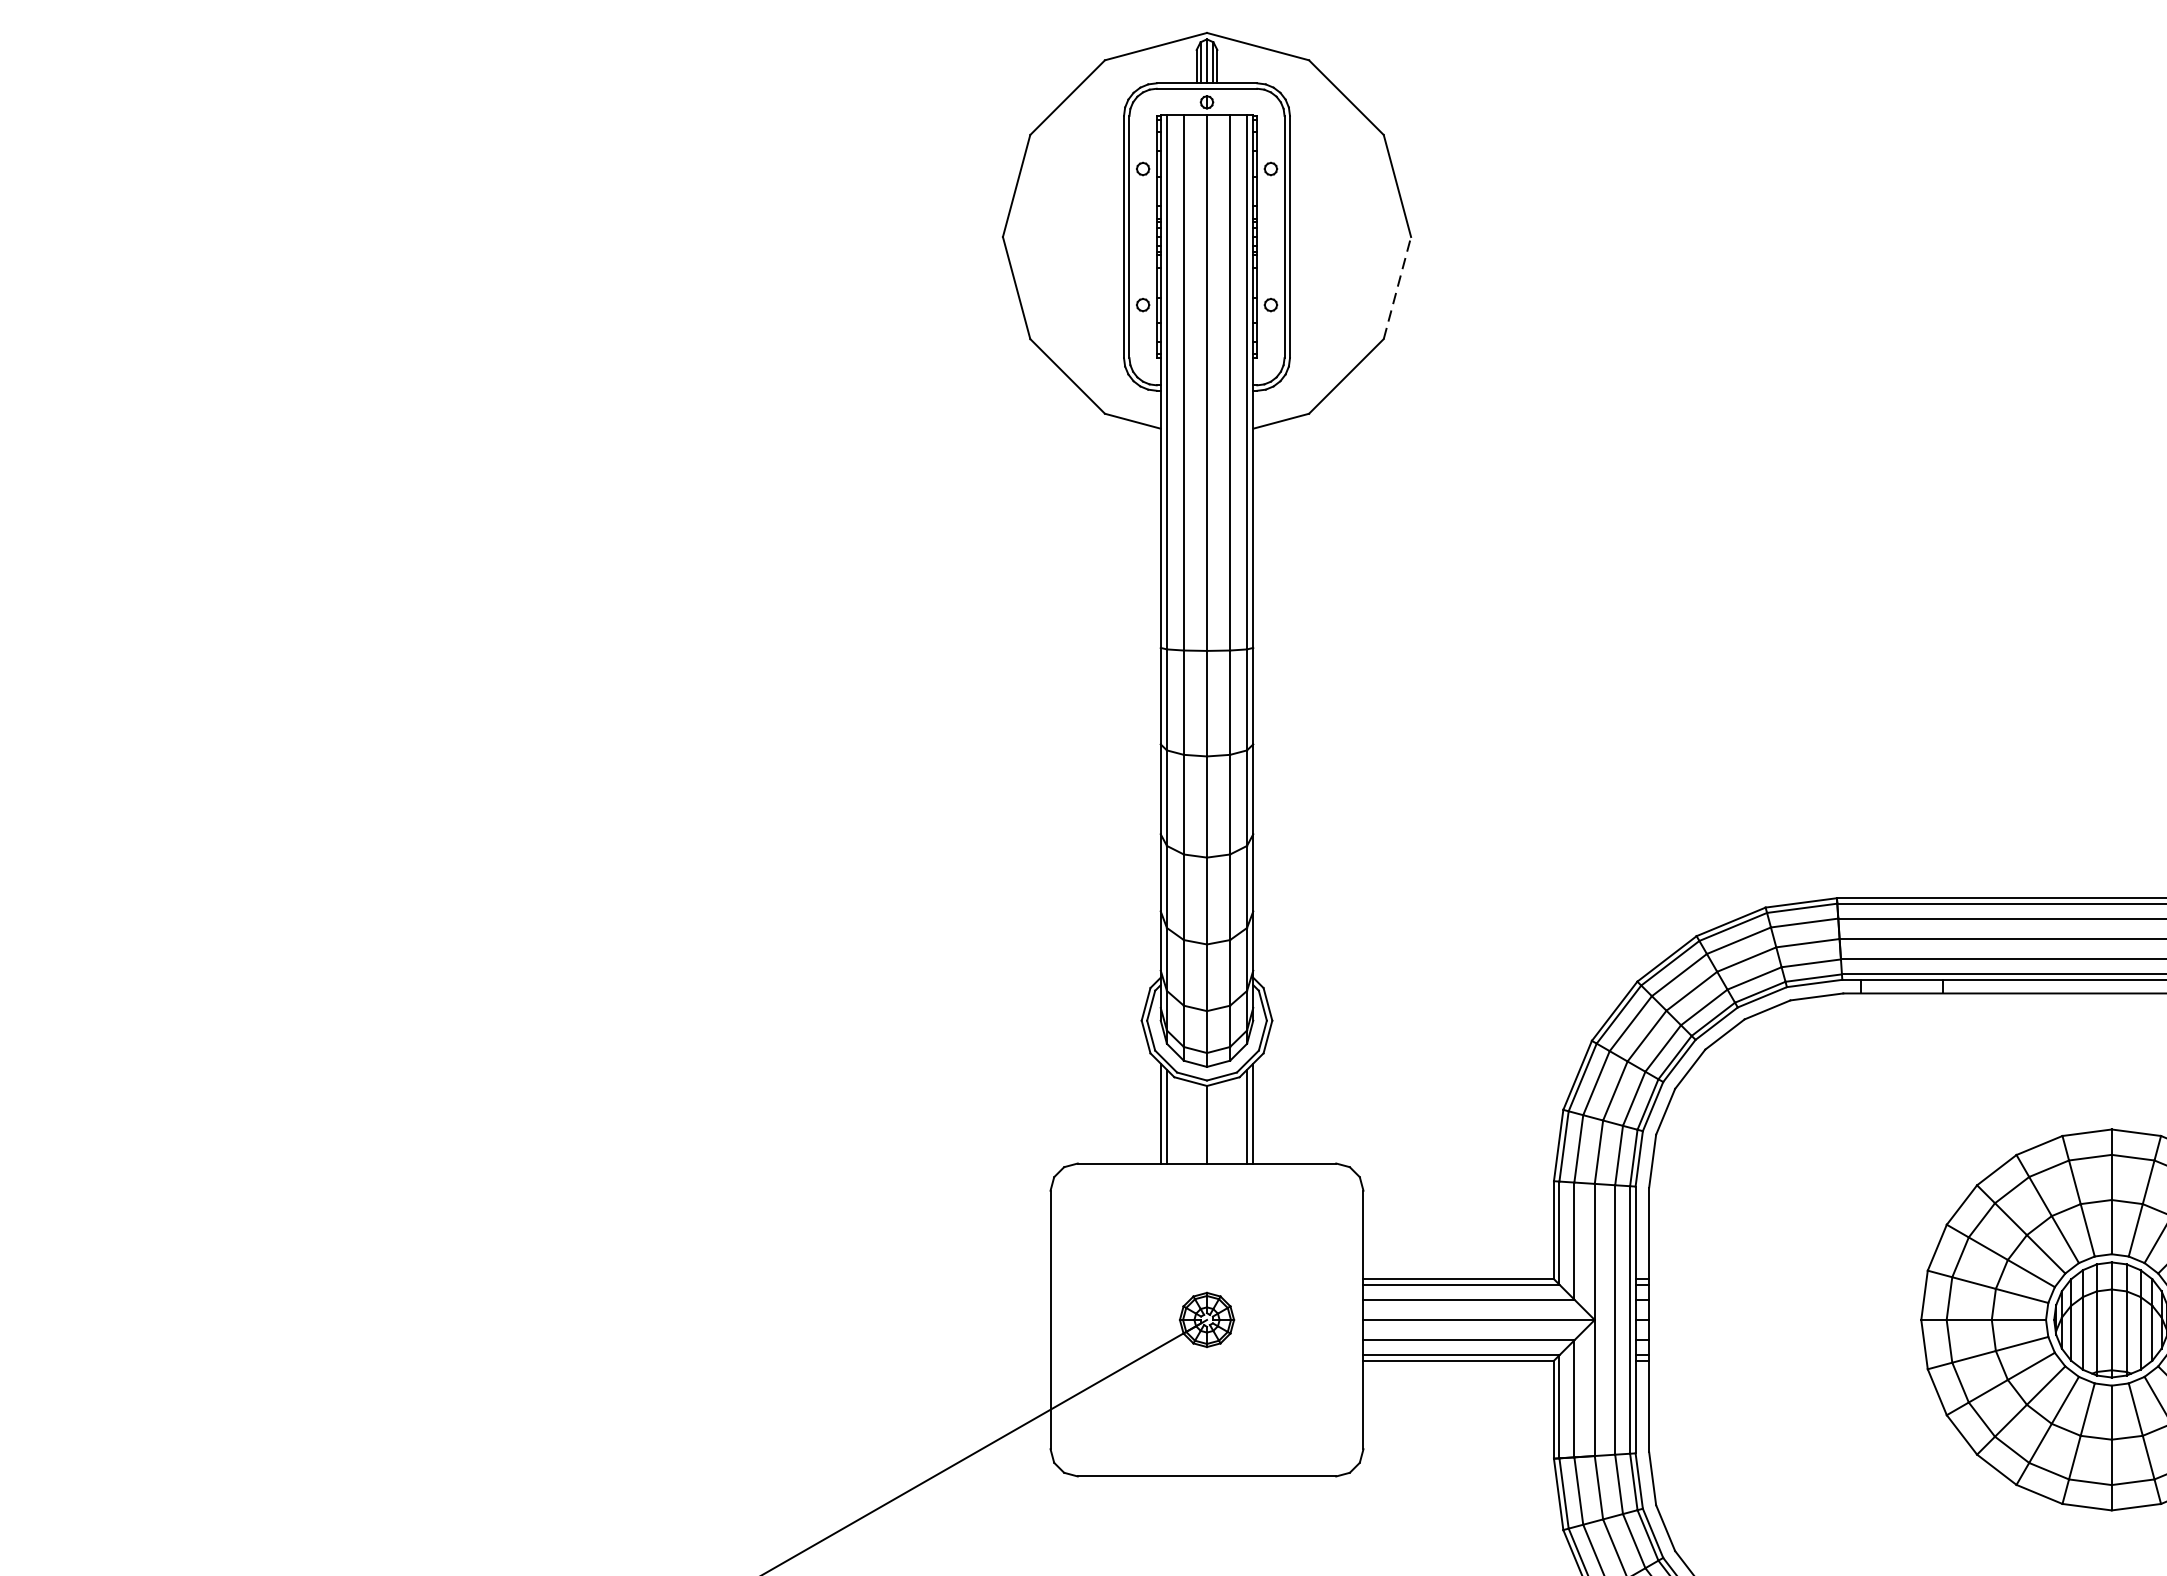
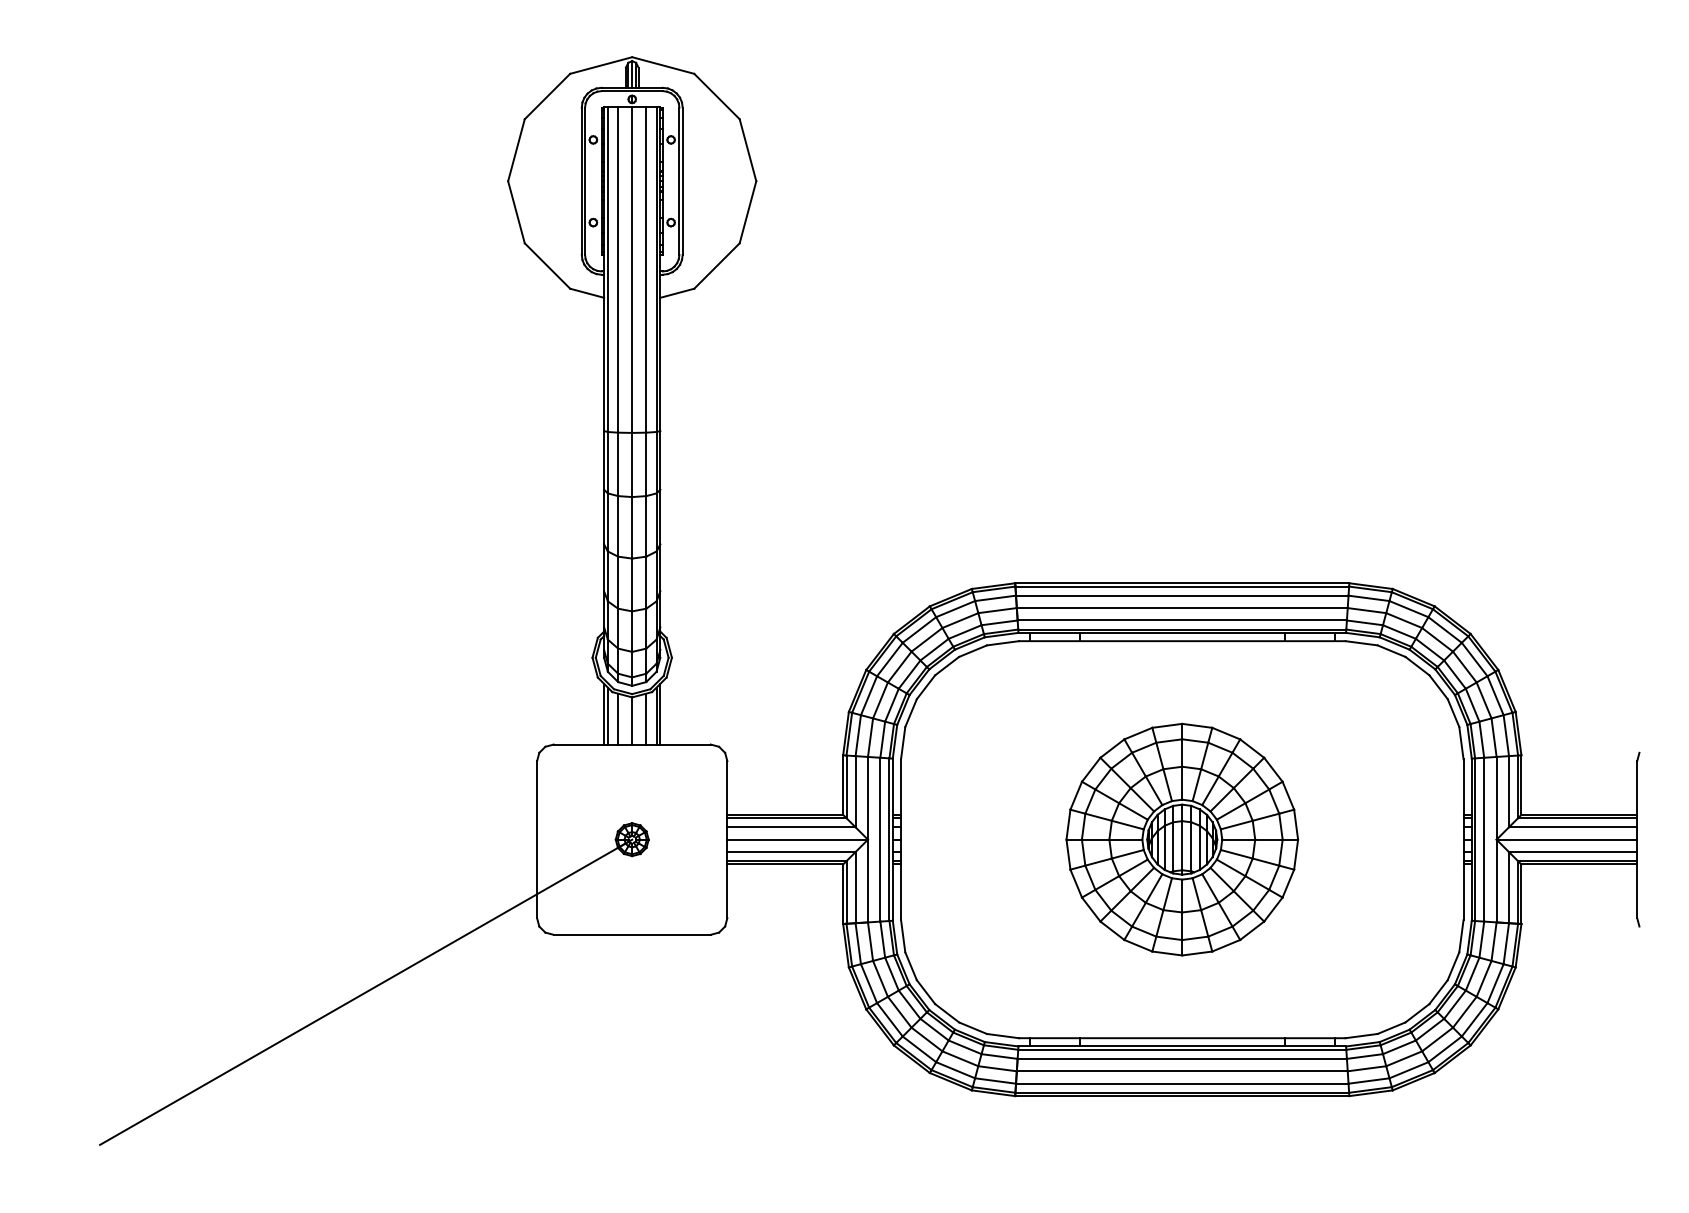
line: (1398, 286) -> (748, 211), dashed -> solid
line: (1184, 1120) -> (618, 718), added
line: (1230, 1120) -> (646, 718), added

